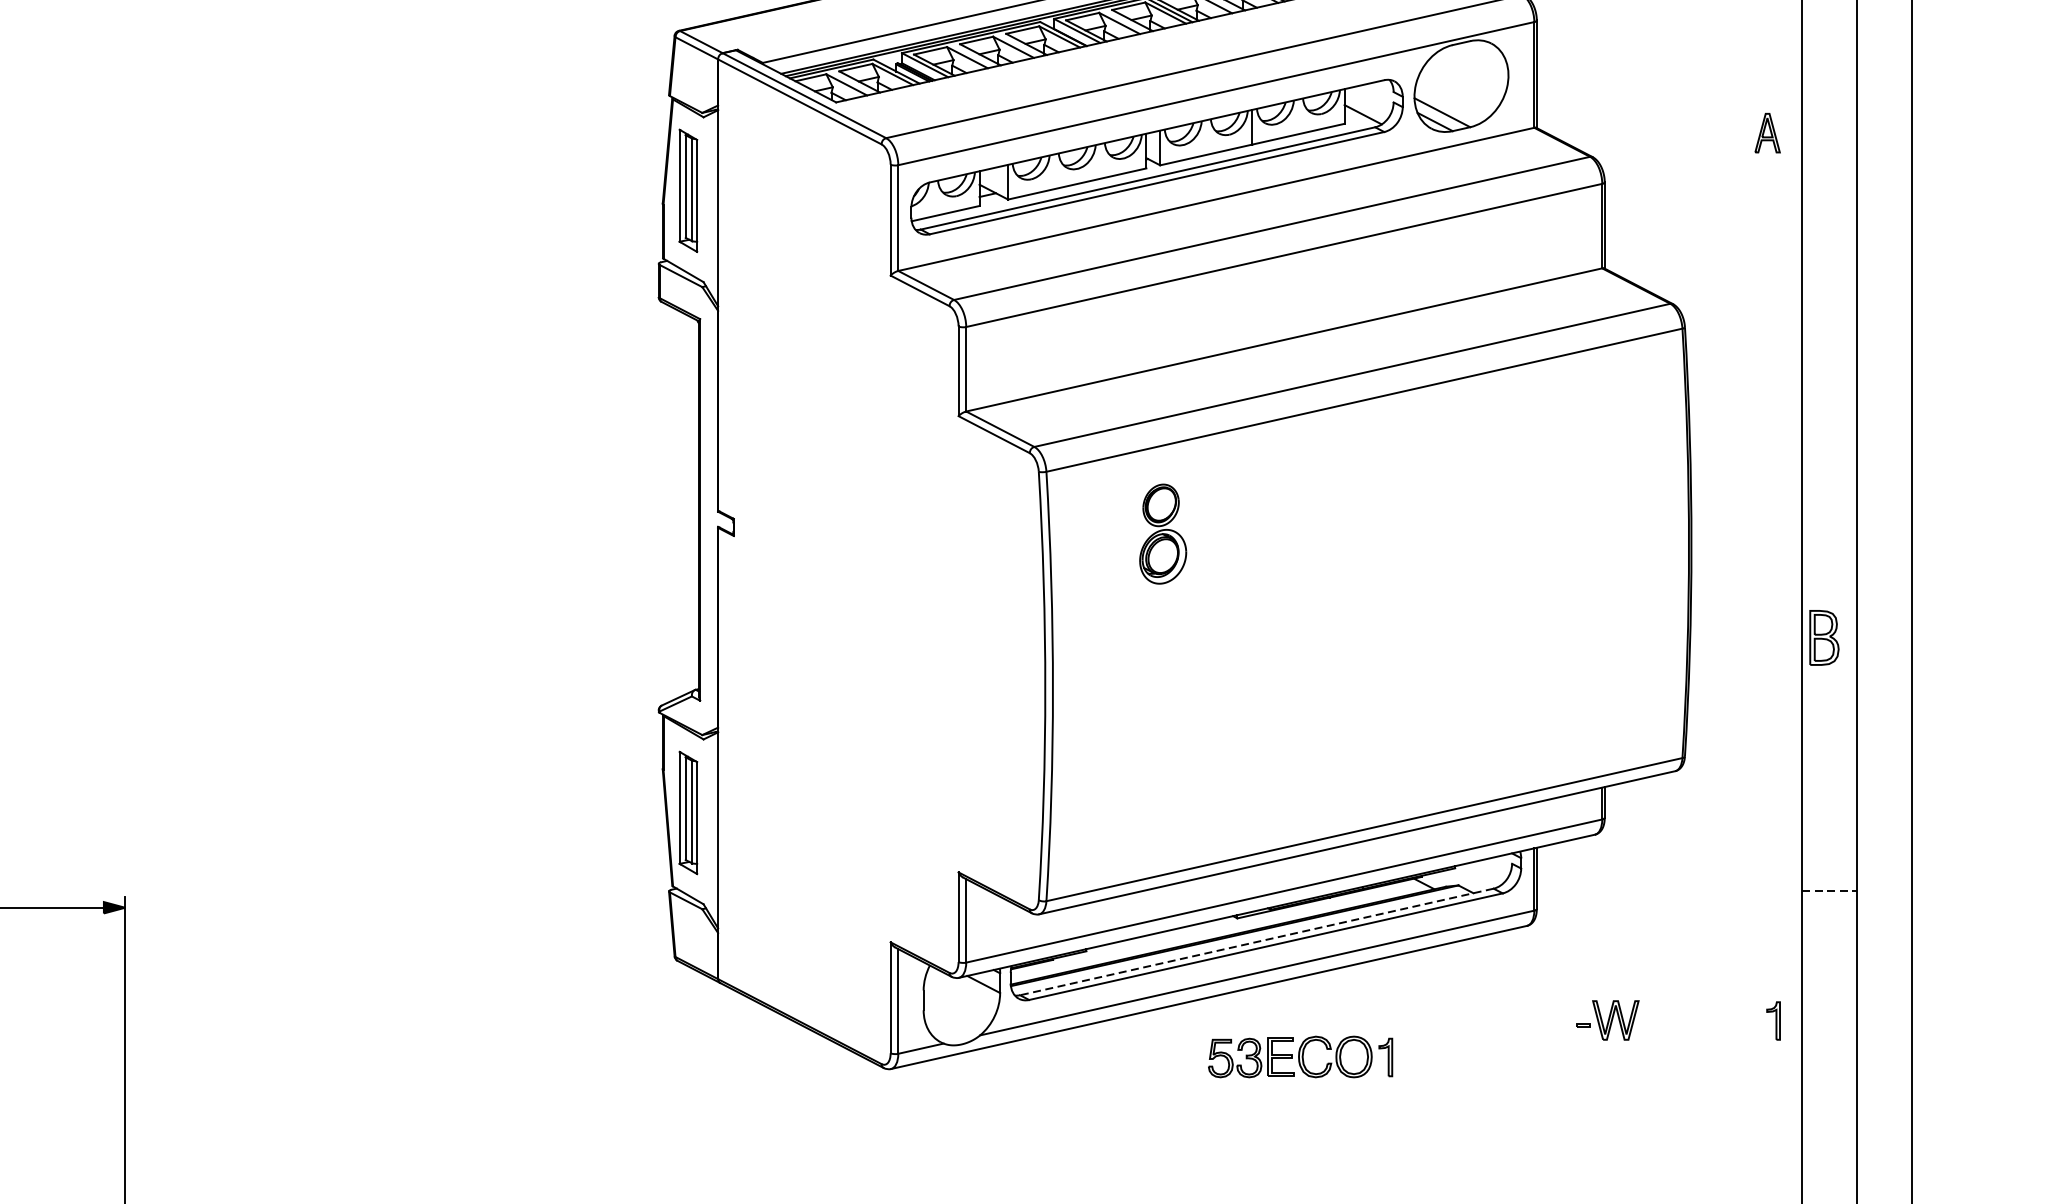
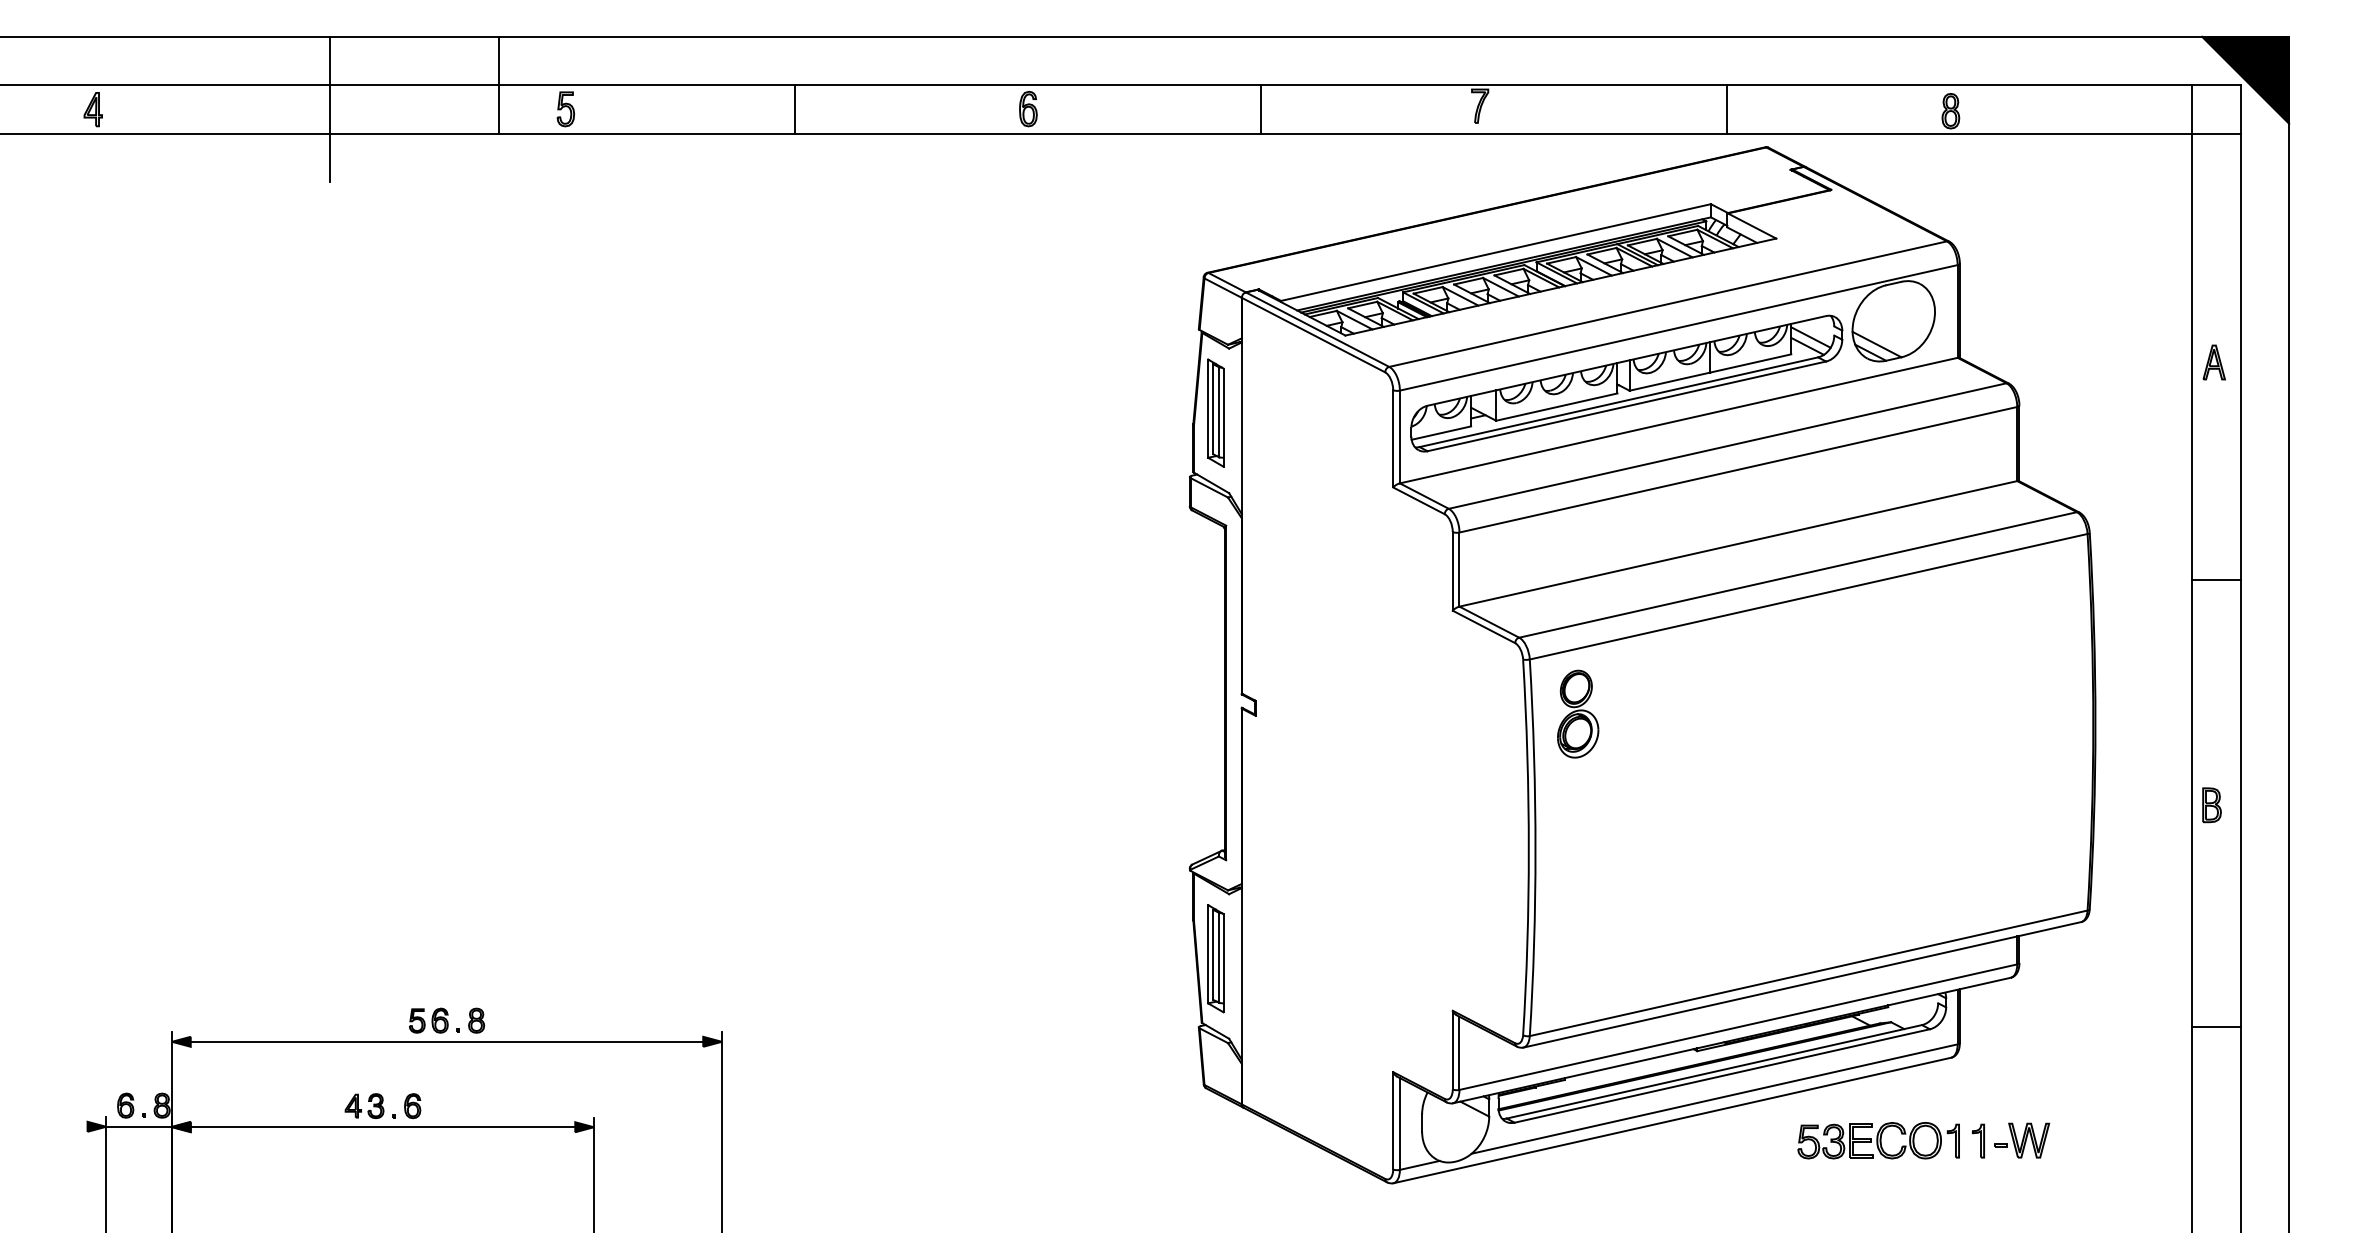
line: (1366, 104) -> (1810, 337), added
part: (1766, 133) -> (2213, 362), moved
line: (1829, 381) -> (2216, 580), added
part: (1163, 533) -> (1578, 713), moved
part: (1823, 638) -> (2211, 805), size x0.71
line: (1830, 891) -> (2217, 1027), dashed -> solid
line: (1257, 941) -> (1714, 1071), dashed -> solid
part: (1773, 1020) -> (1978, 1140), moved
part: (1300, 1056) -> (1878, 1140), moved

